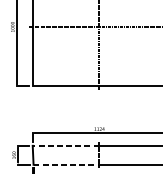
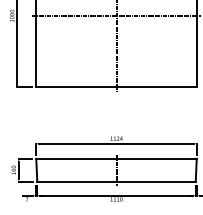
line: (65, 145) -> (75, 158), dashed -> solid
line: (66, 164) -> (76, 181), dashed -> solid

